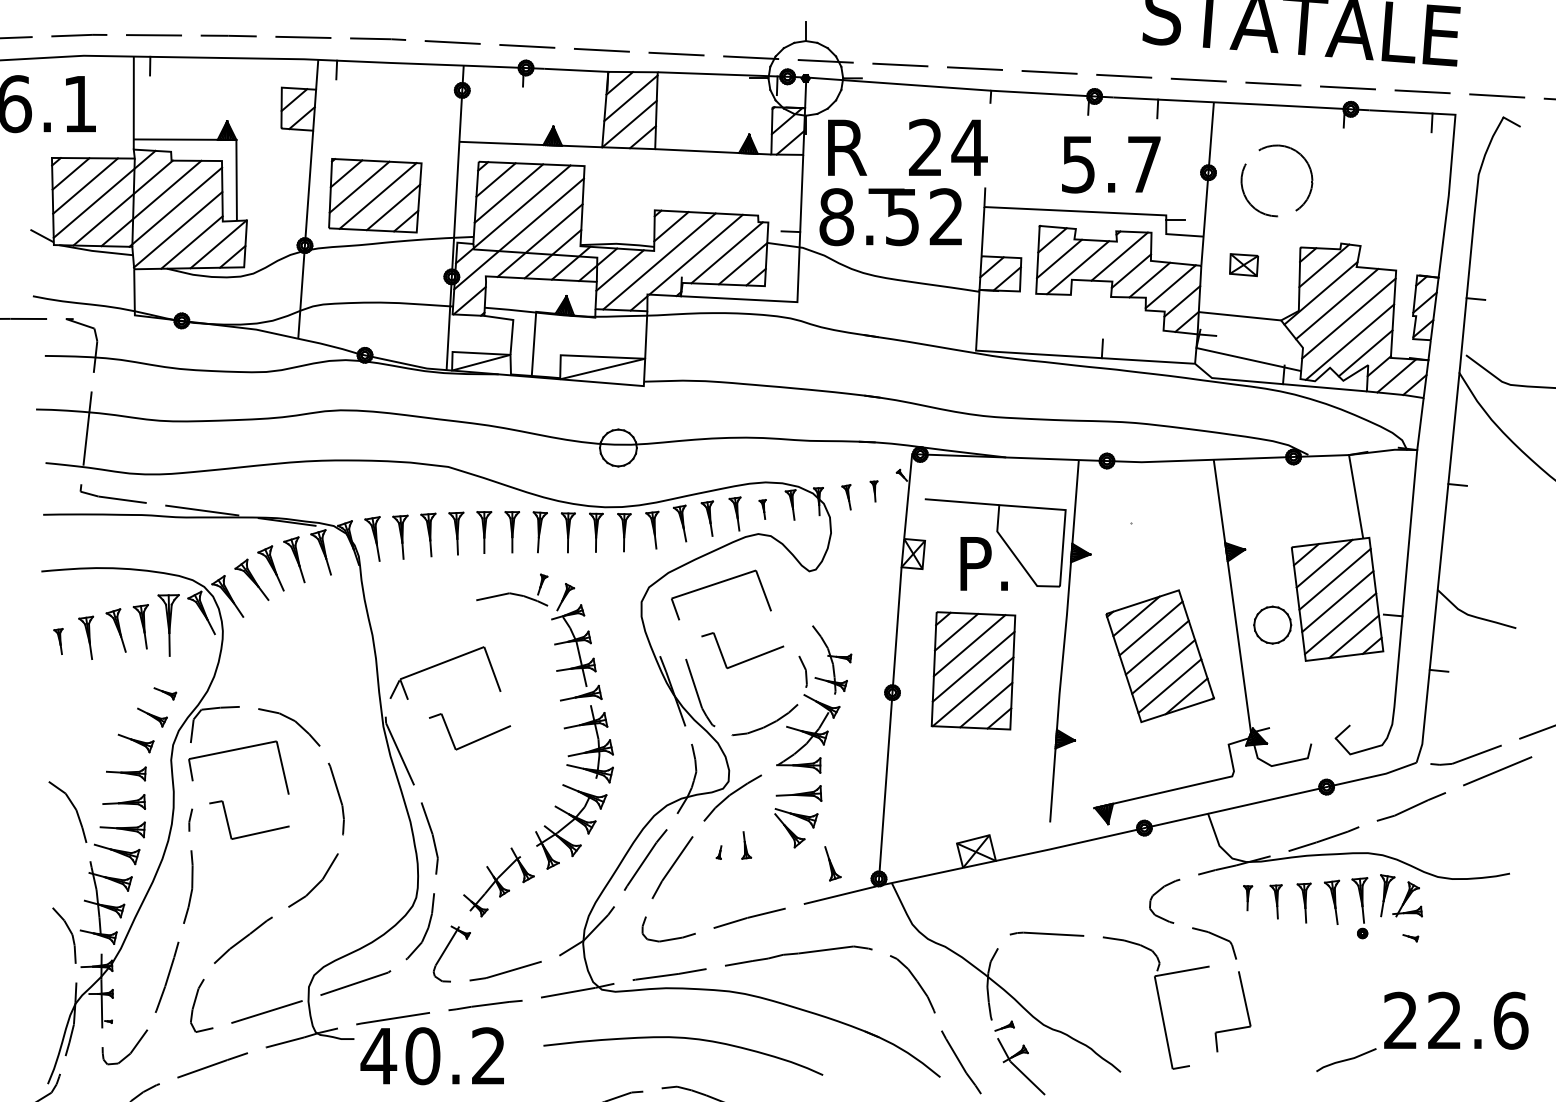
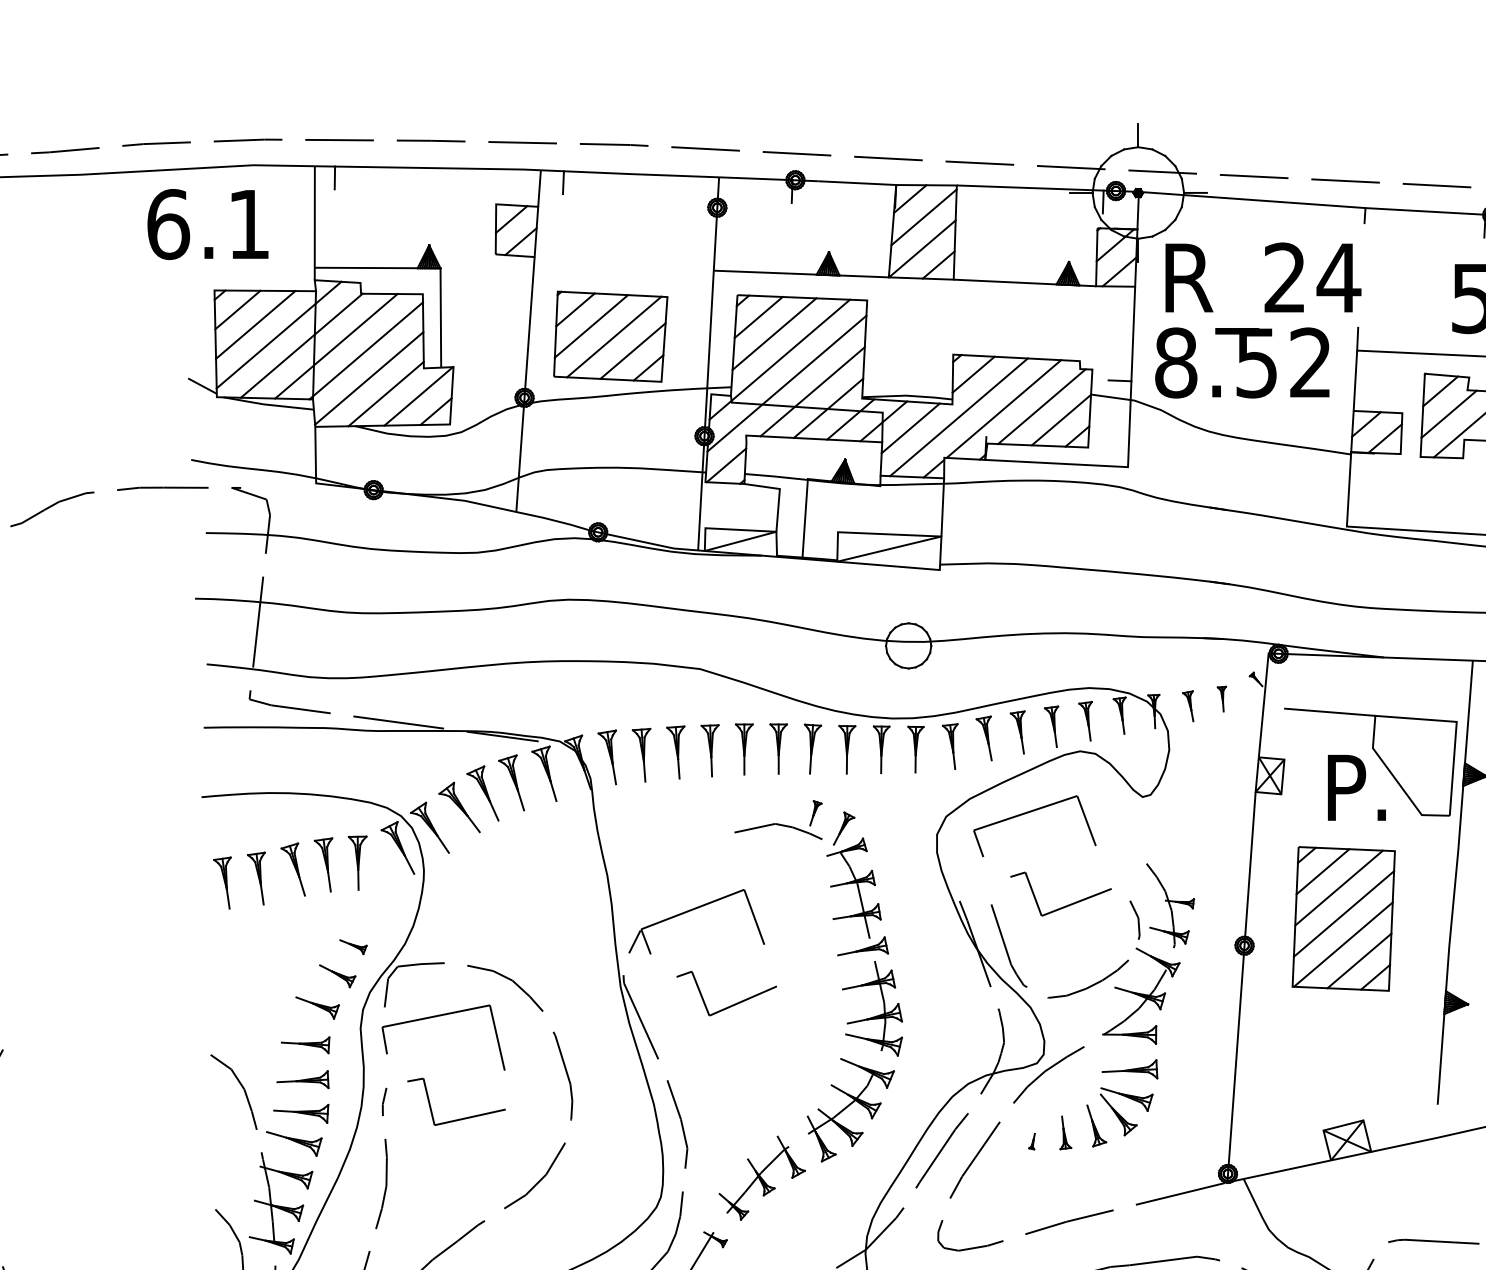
part: (762, 509) -> (1085, 721), size x1.67
part: (168, 624) -> (357, 862), size x0.71
part: (58, 641) -> (222, 882), size x1.67
part: (832, 863) -> (1096, 1125), moved

